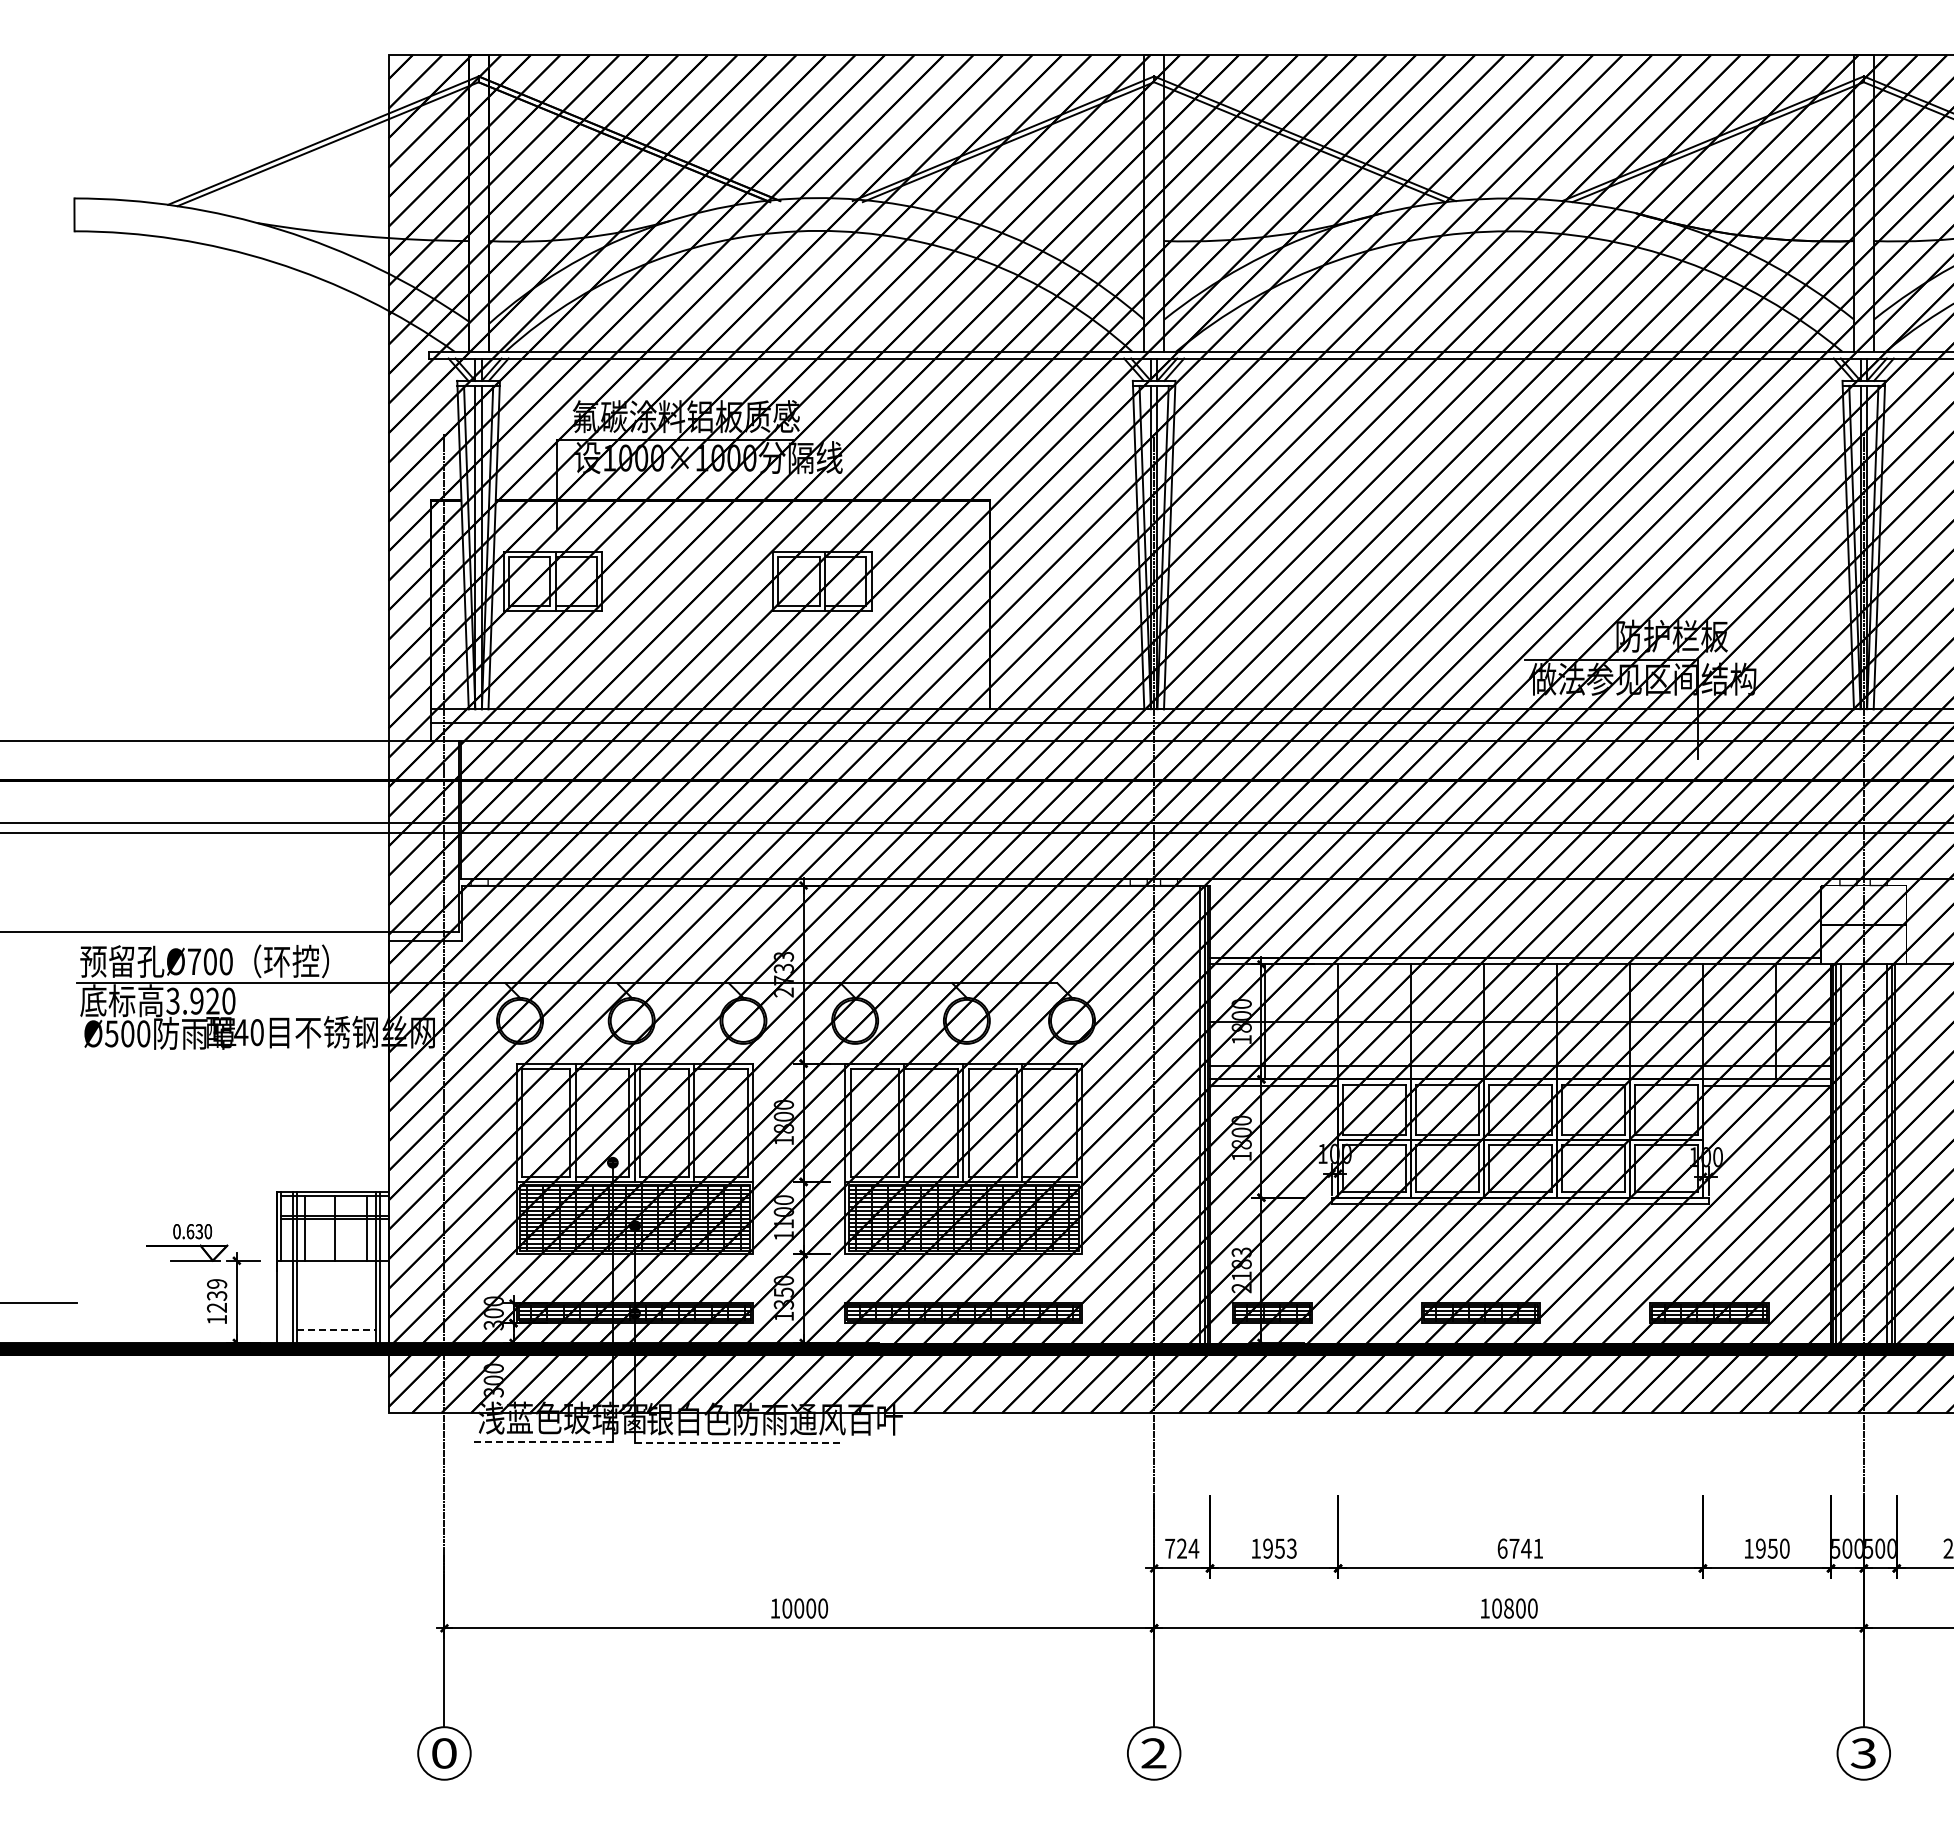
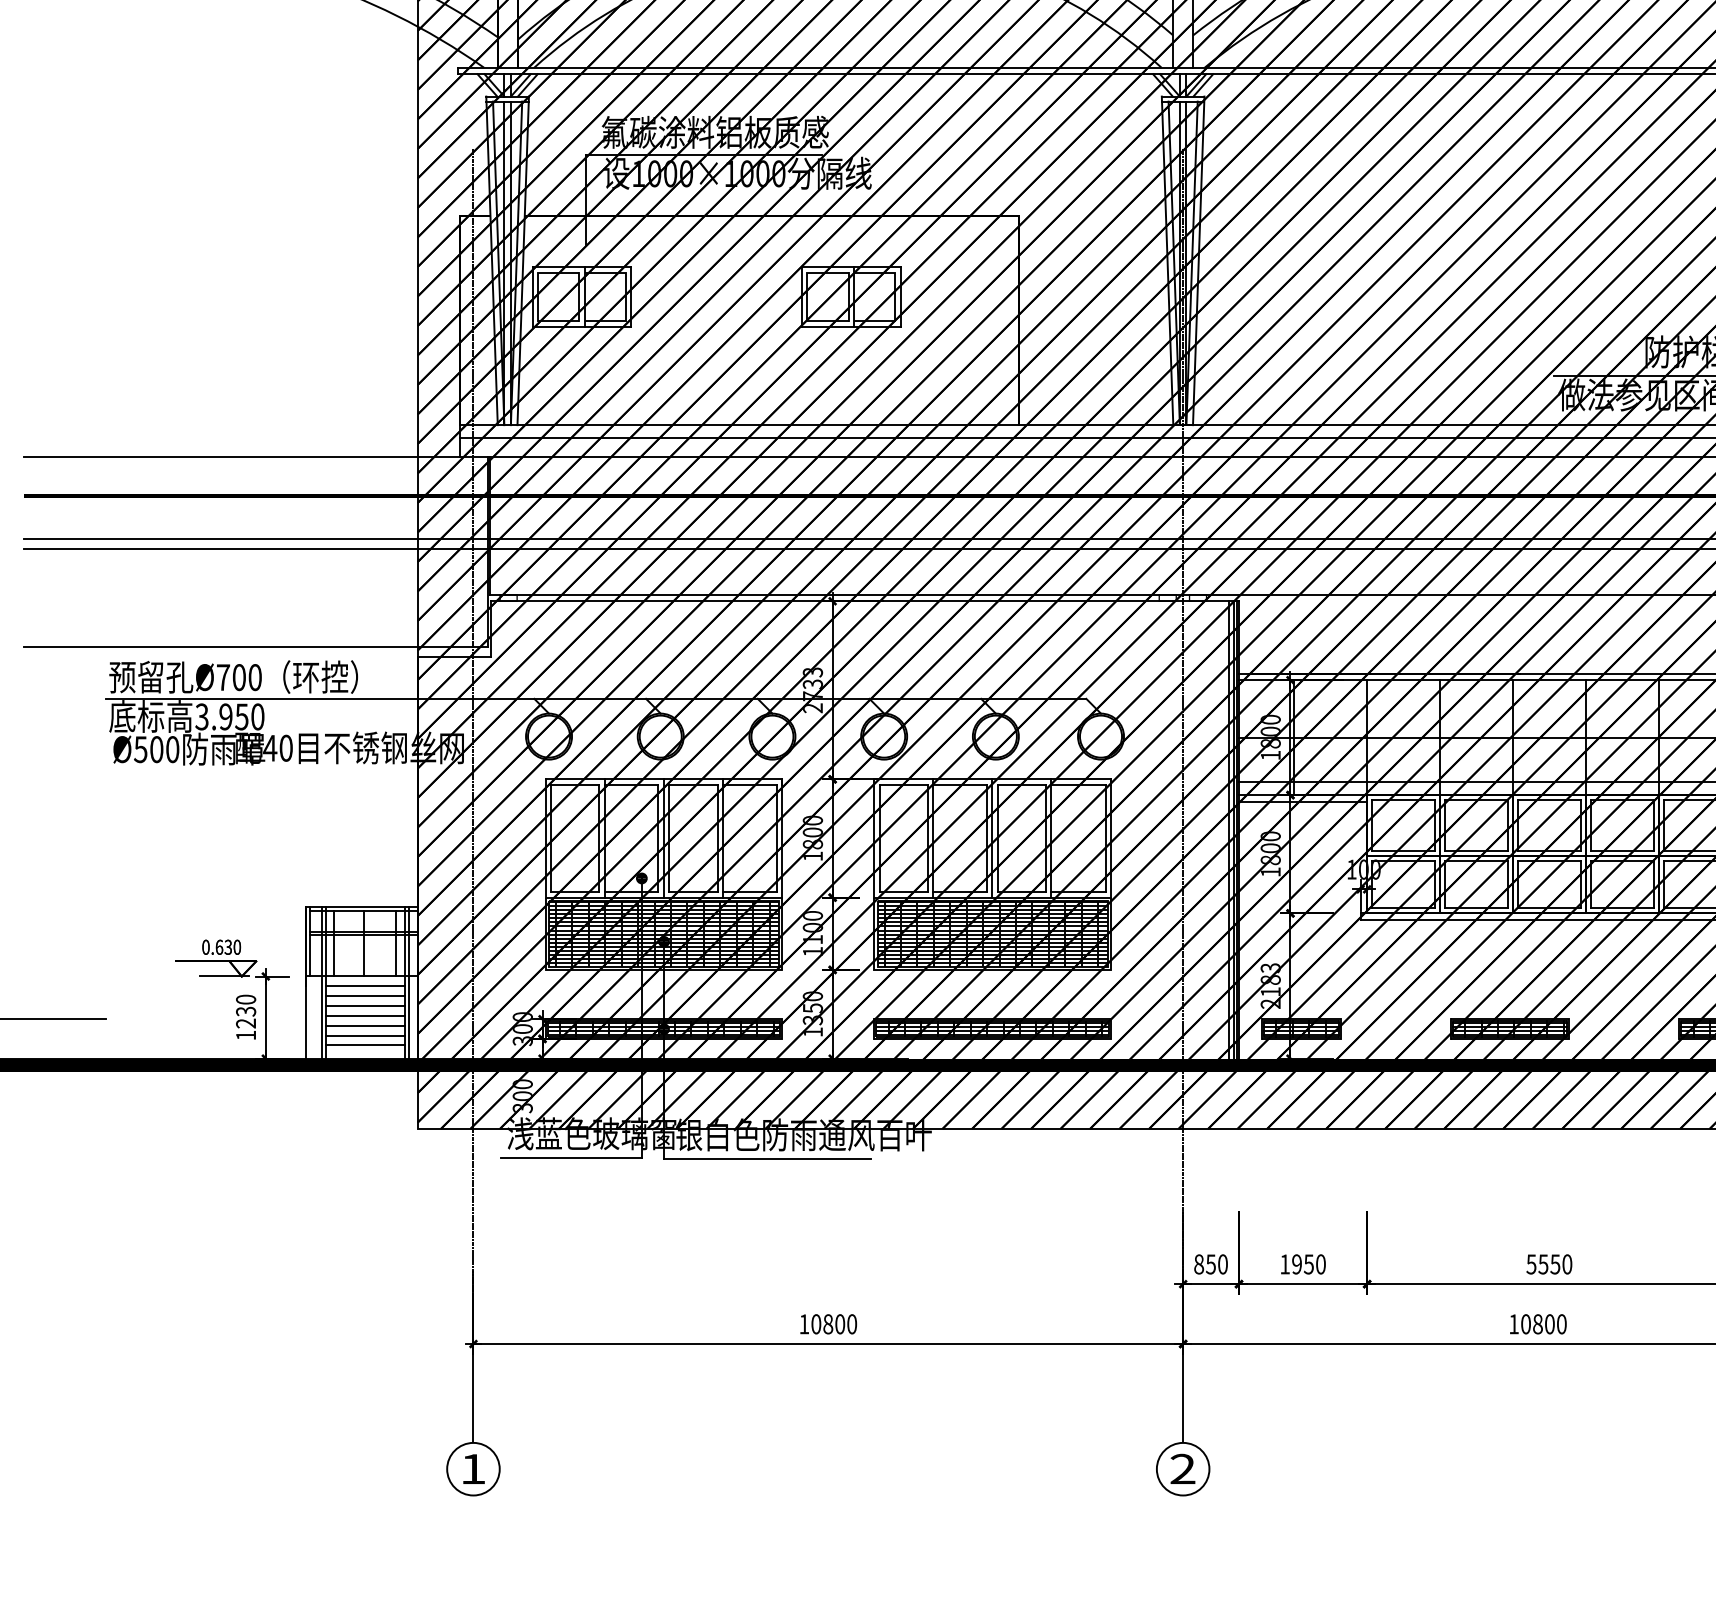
text: (212, 1000) -> (241, 716), 3.920 -> 3.950
line: (336, 1270) -> (365, 986), added
line: (336, 1280) -> (365, 996), added
text: (217, 1283) -> (246, 999), 1239 -> 1230
line: (336, 1290) -> (365, 1006), added
line: (336, 1300) -> (365, 1016), added
line: (336, 1310) -> (365, 1026), added
line: (336, 1319) -> (365, 1035), added
line: (337, 1329) -> (366, 1045), dashed -> solid
line: (541, 1442) -> (570, 1158), dashed -> solid
line: (739, 1443) -> (768, 1159), dashed -> solid
text: (1182, 1548) -> (1211, 1264), 724 -> 850
text: (1291, 1548) -> (1320, 1264), 1953 -> 1950
text: (1520, 1548) -> (1549, 1264), 6741 -> 5550
text: (799, 1608) -> (828, 1324), 10000 -> 10800
text: (444, 1753) -> (473, 1469), 0 -> 1

